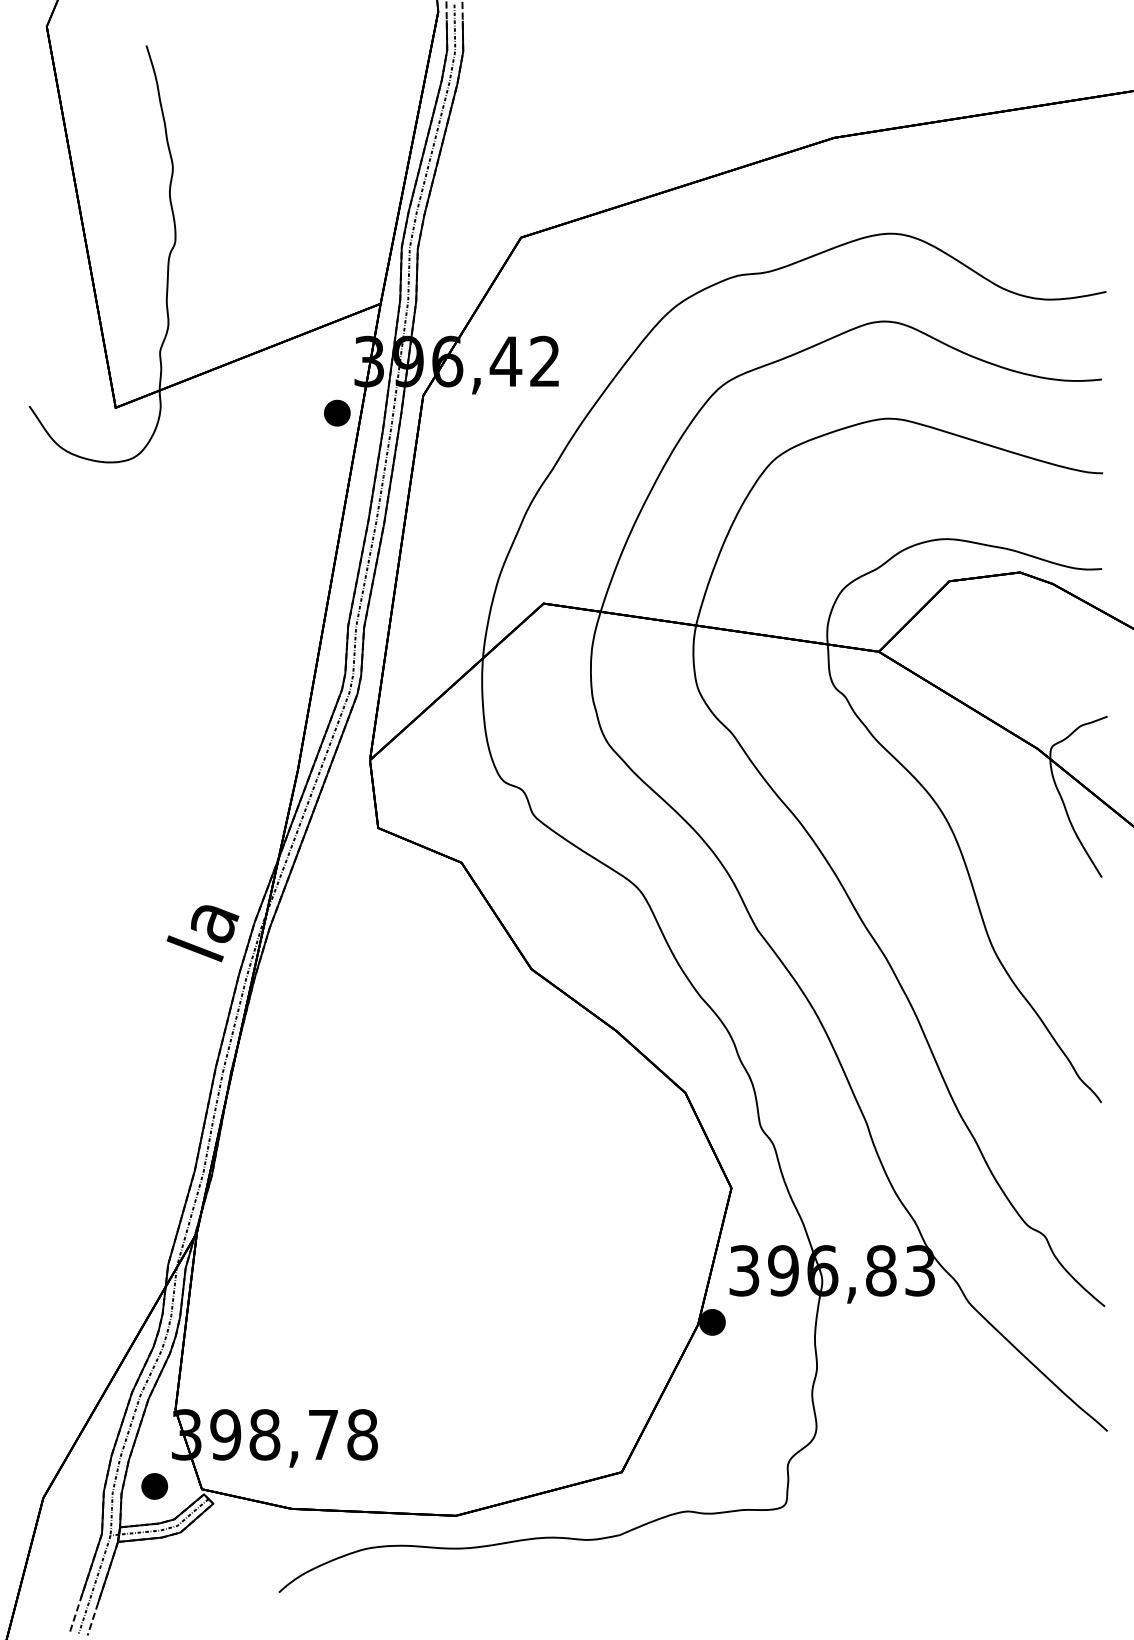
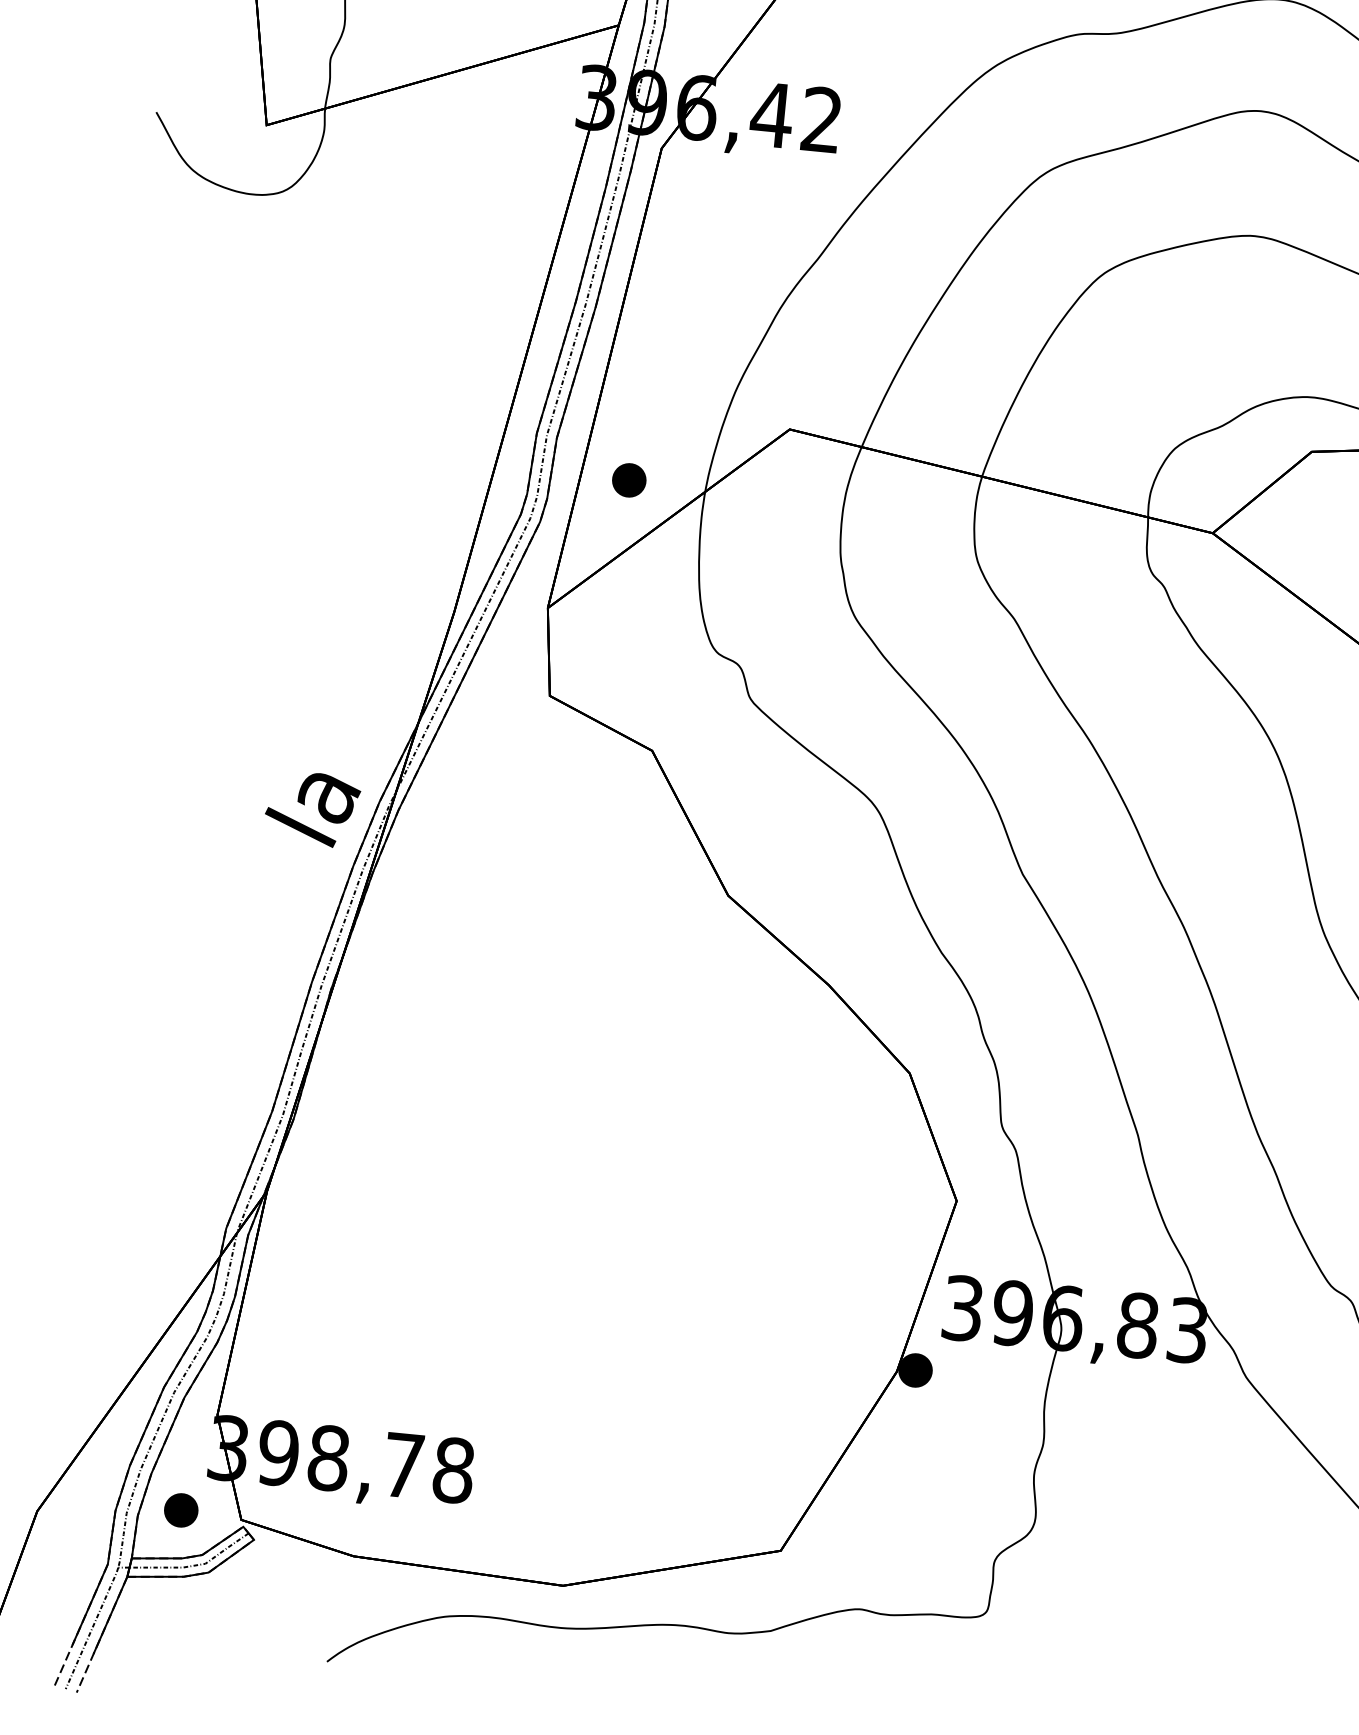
part: (337, 412) -> (629, 479), moved

